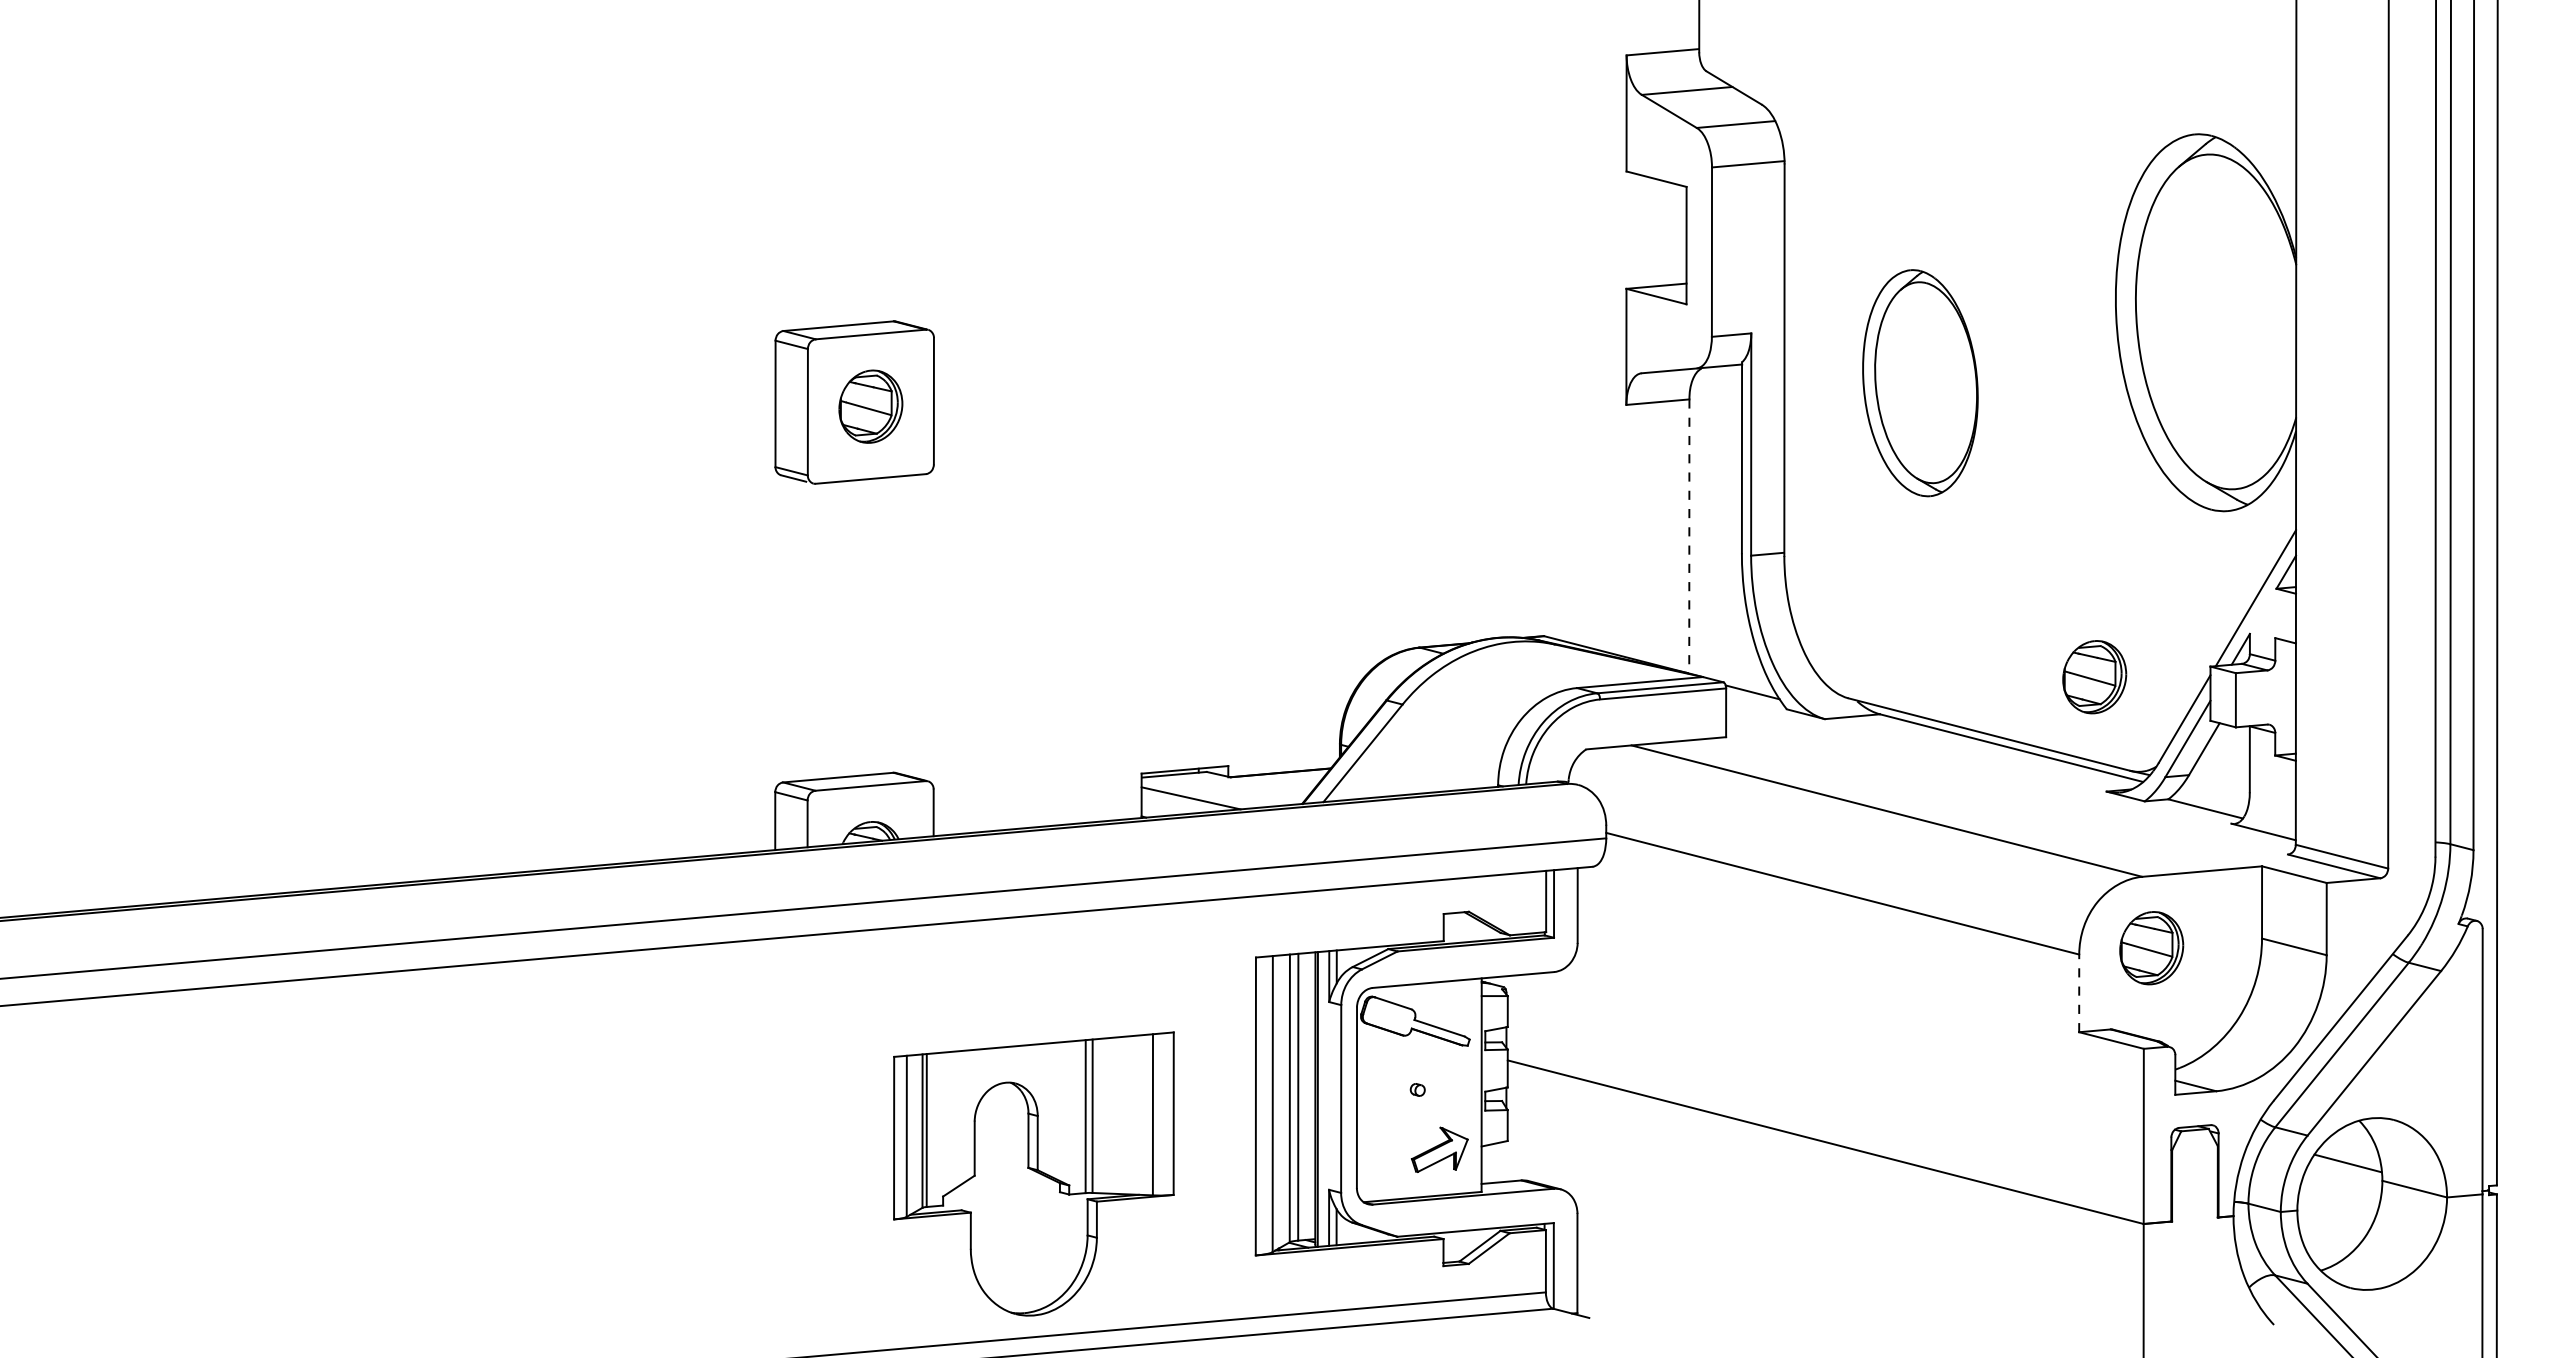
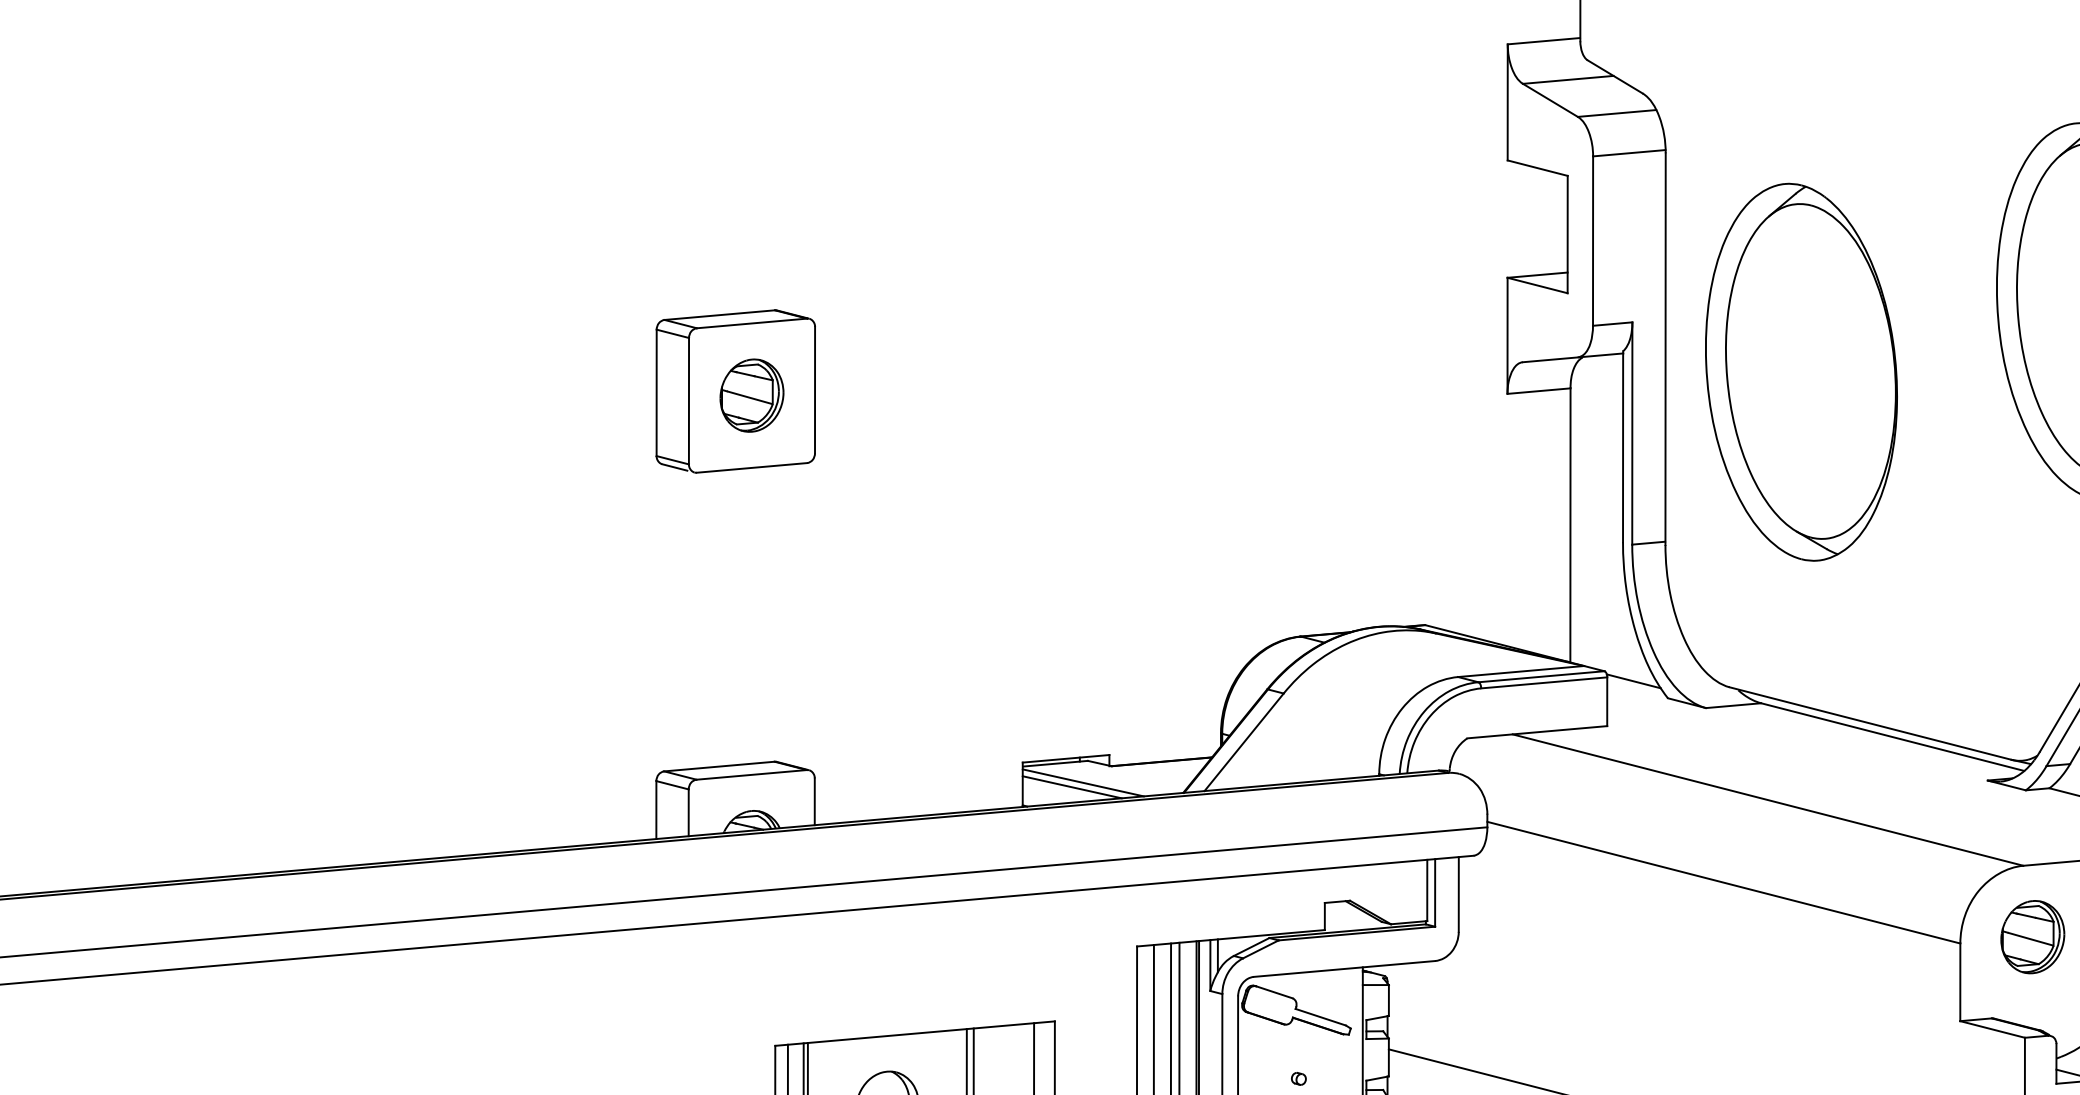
part: (1920, 382) -> (1801, 371), size x1.67
line: (1689, 536) -> (1570, 525), dashed -> solid
part: (2094, 677) -> (1975, 666), removed
line: (1201, 793) -> (1082, 782), added
line: (2079, 993) -> (1960, 982), dashed -> solid

